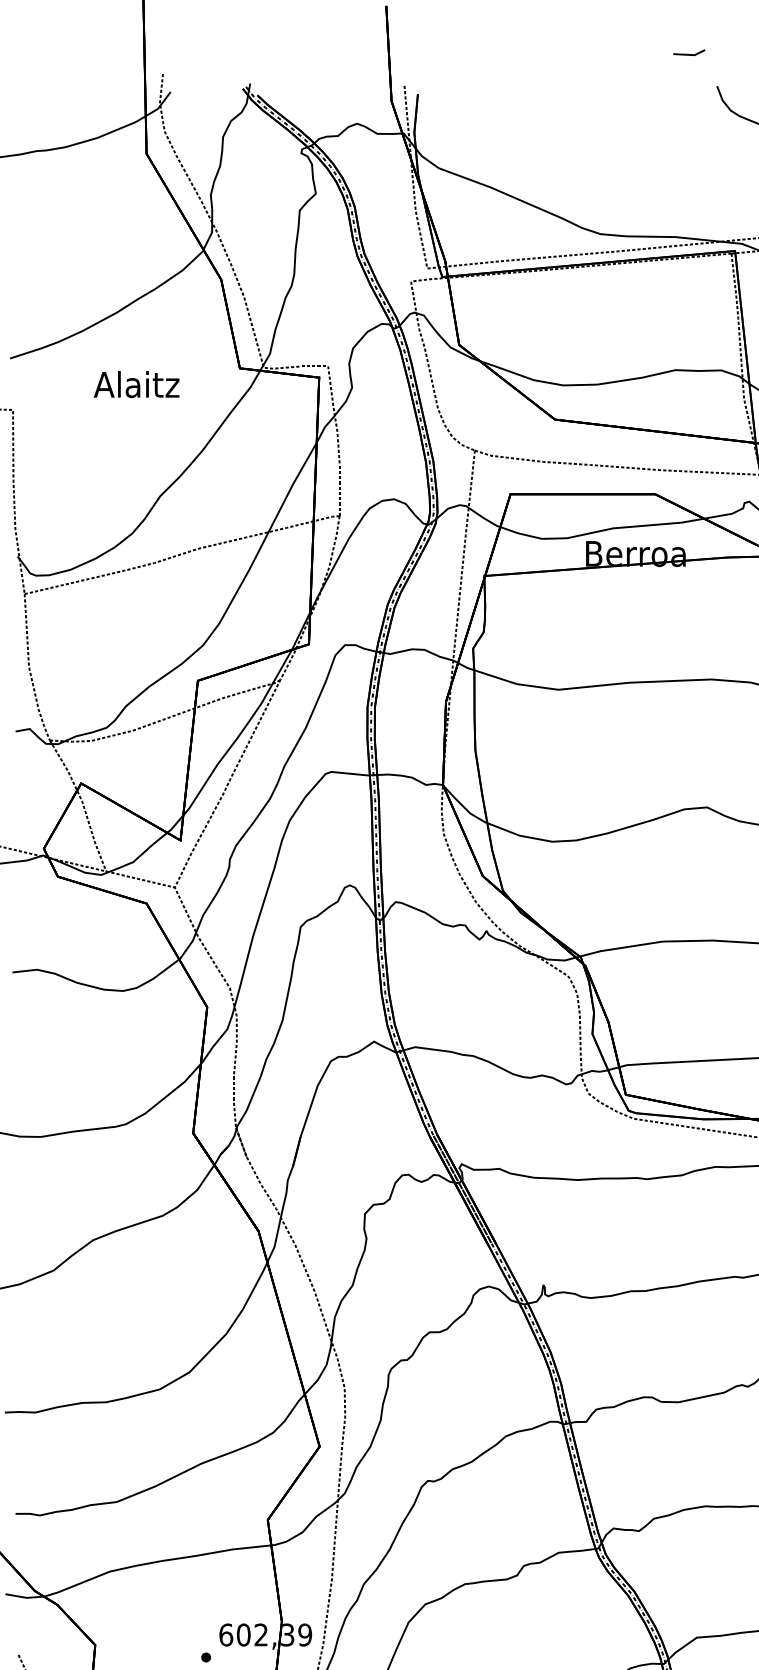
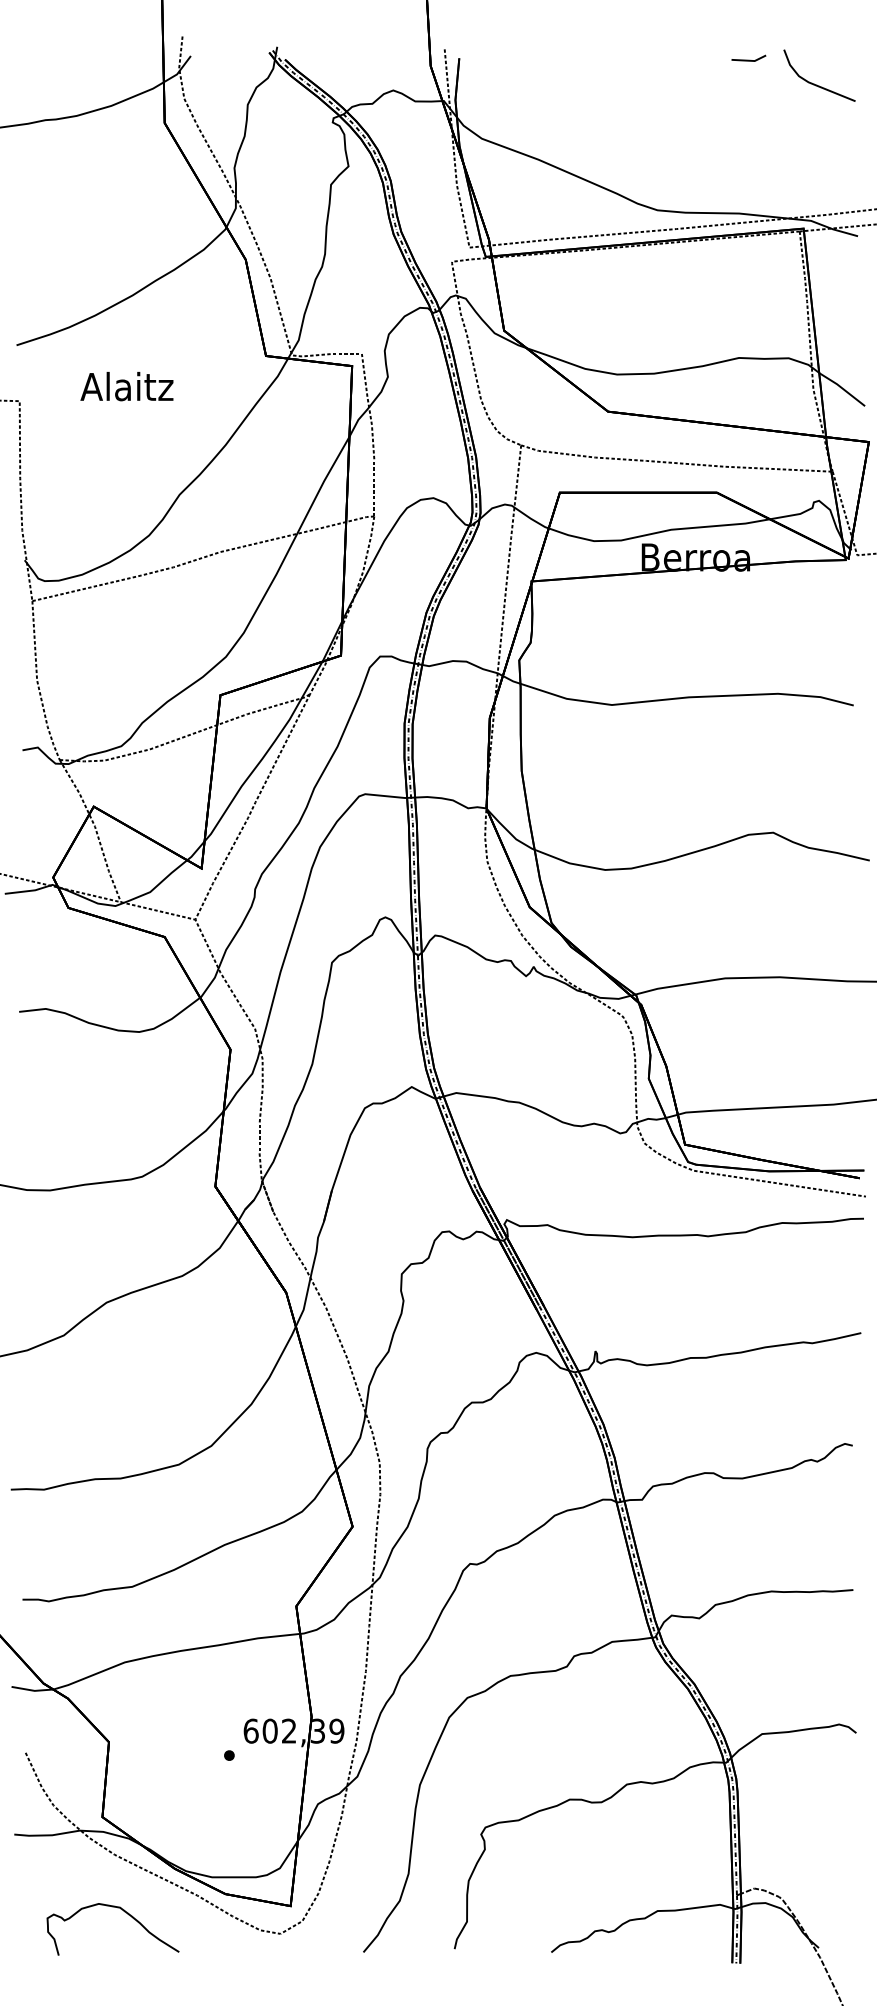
line: (688, 53) -> (748, 59), moved
text: (136, 384) -> (126, 386), moved

